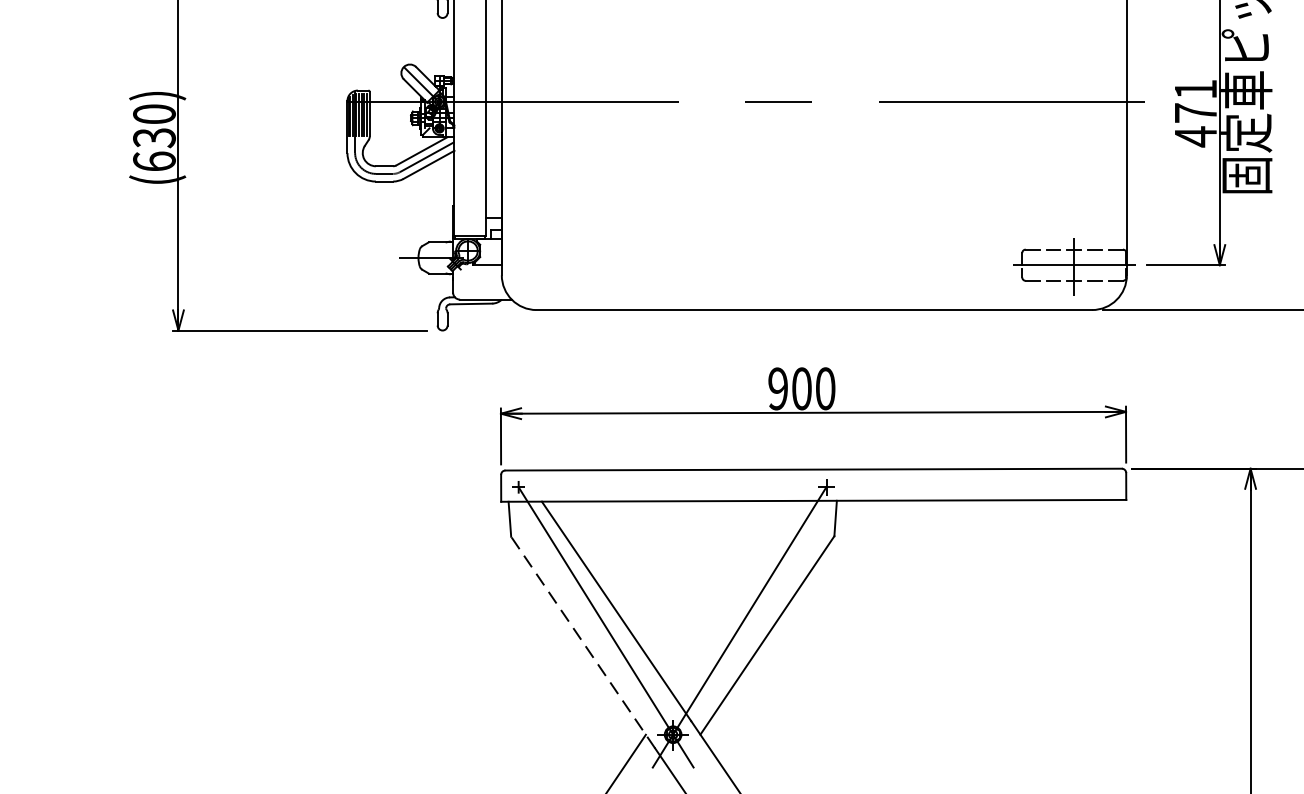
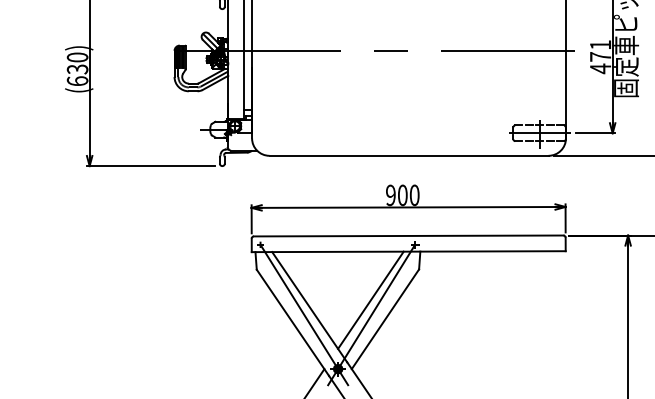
line: (737, 596) -> (370, 299), added
line: (582, 641) -> (292, 322), dashed -> solid

